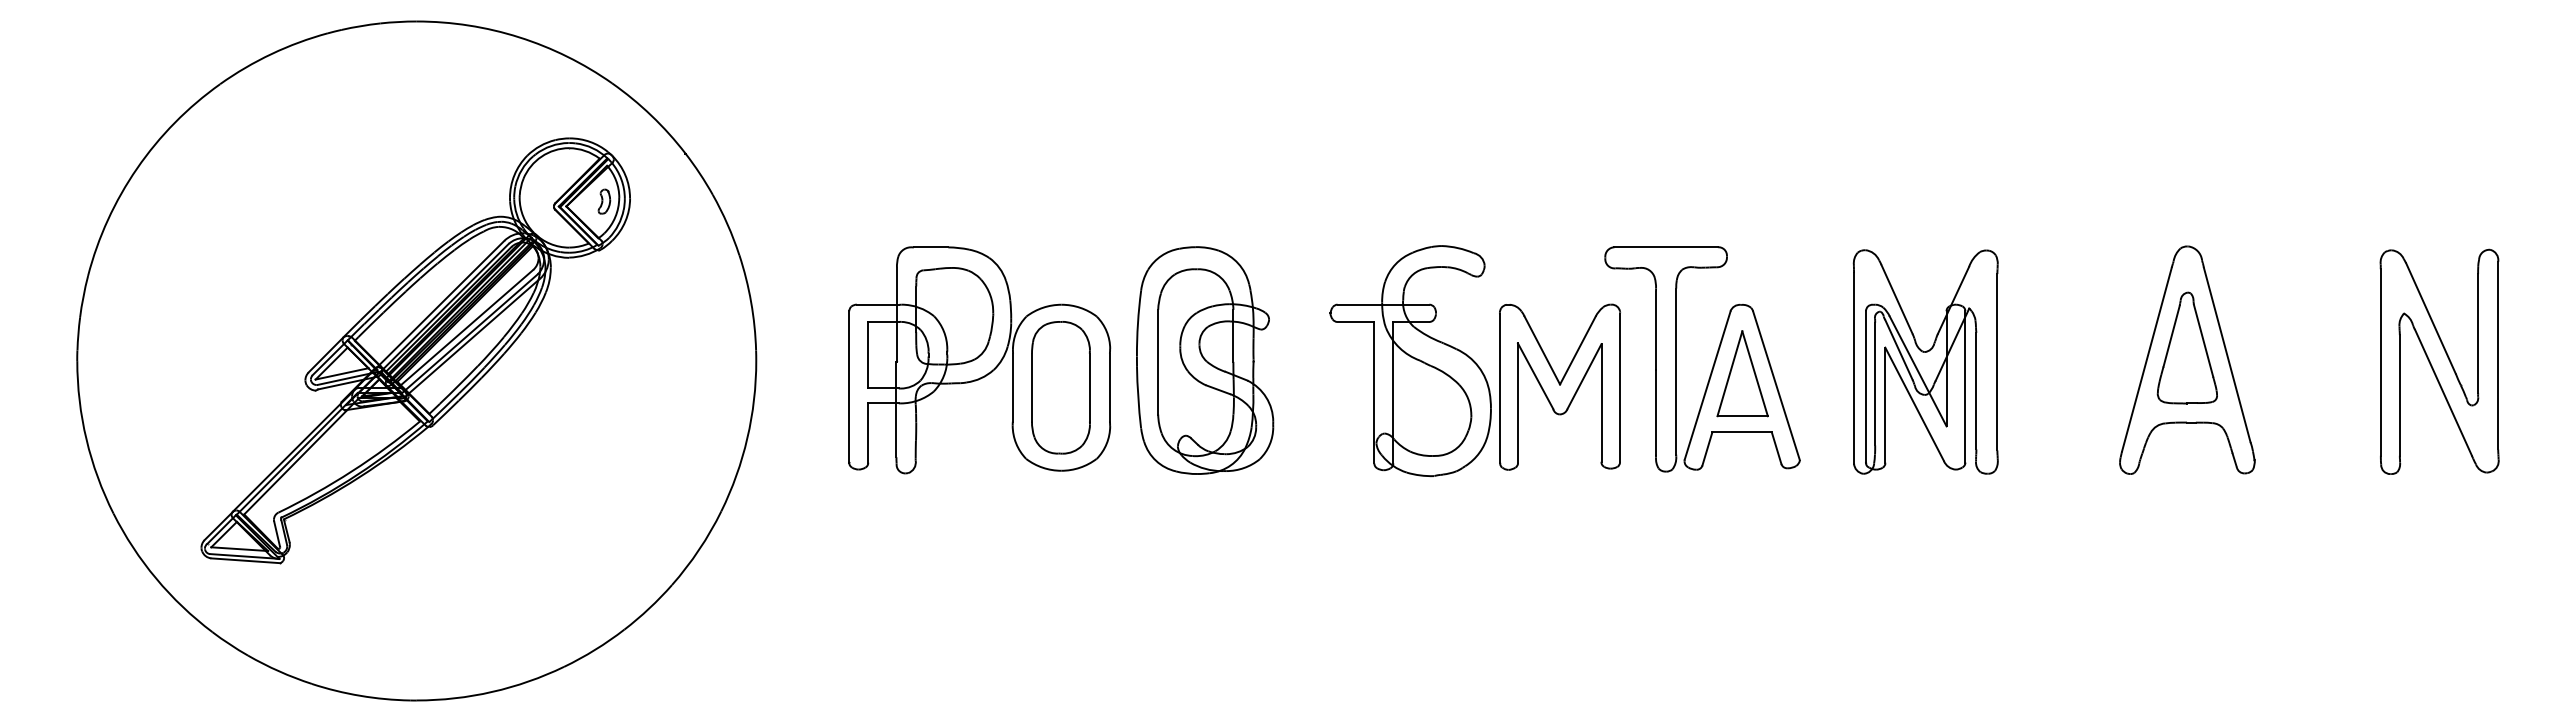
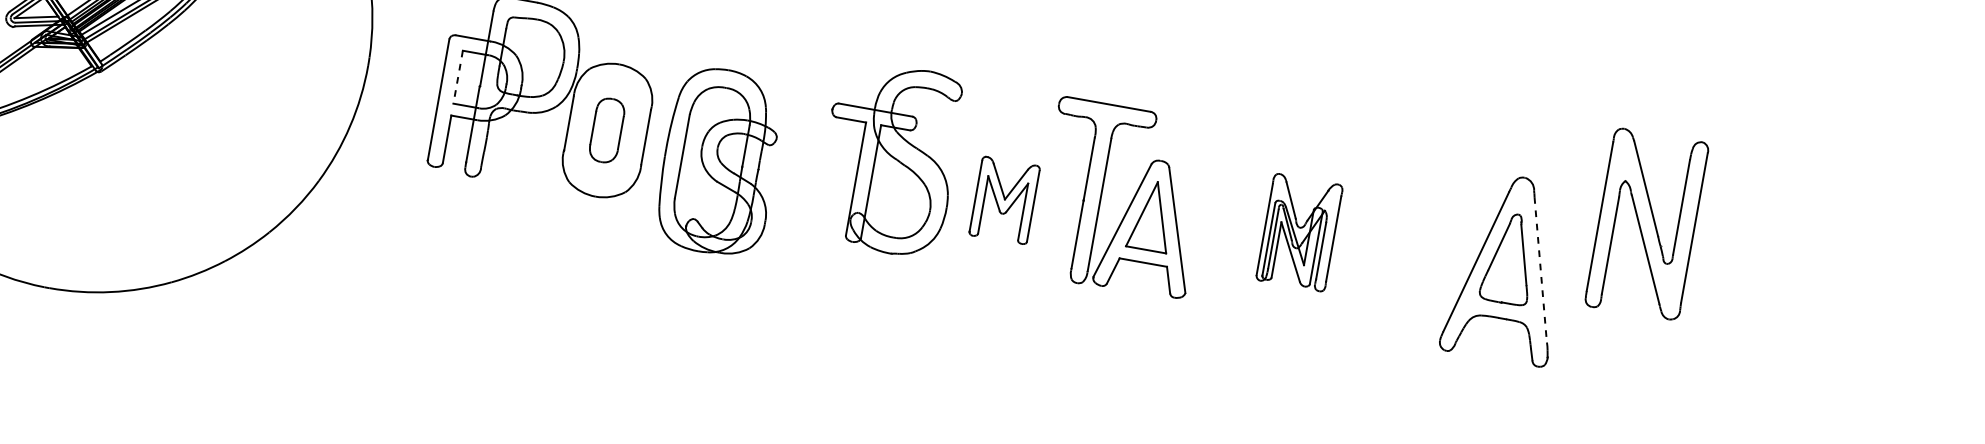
line: (868, 355) -> (458, 77), solid -> dashed
line: (2227, 355) -> (1540, 270), solid -> dashed
part: (1205, 360) -> (720, 161), moved
part: (1925, 361) -> (1299, 232), size x0.6
part: (2439, 361) -> (1646, 224), moved
part: (1559, 386) -> (1004, 200), size x0.6
part: (1060, 387) -> (606, 130), size x0.6

